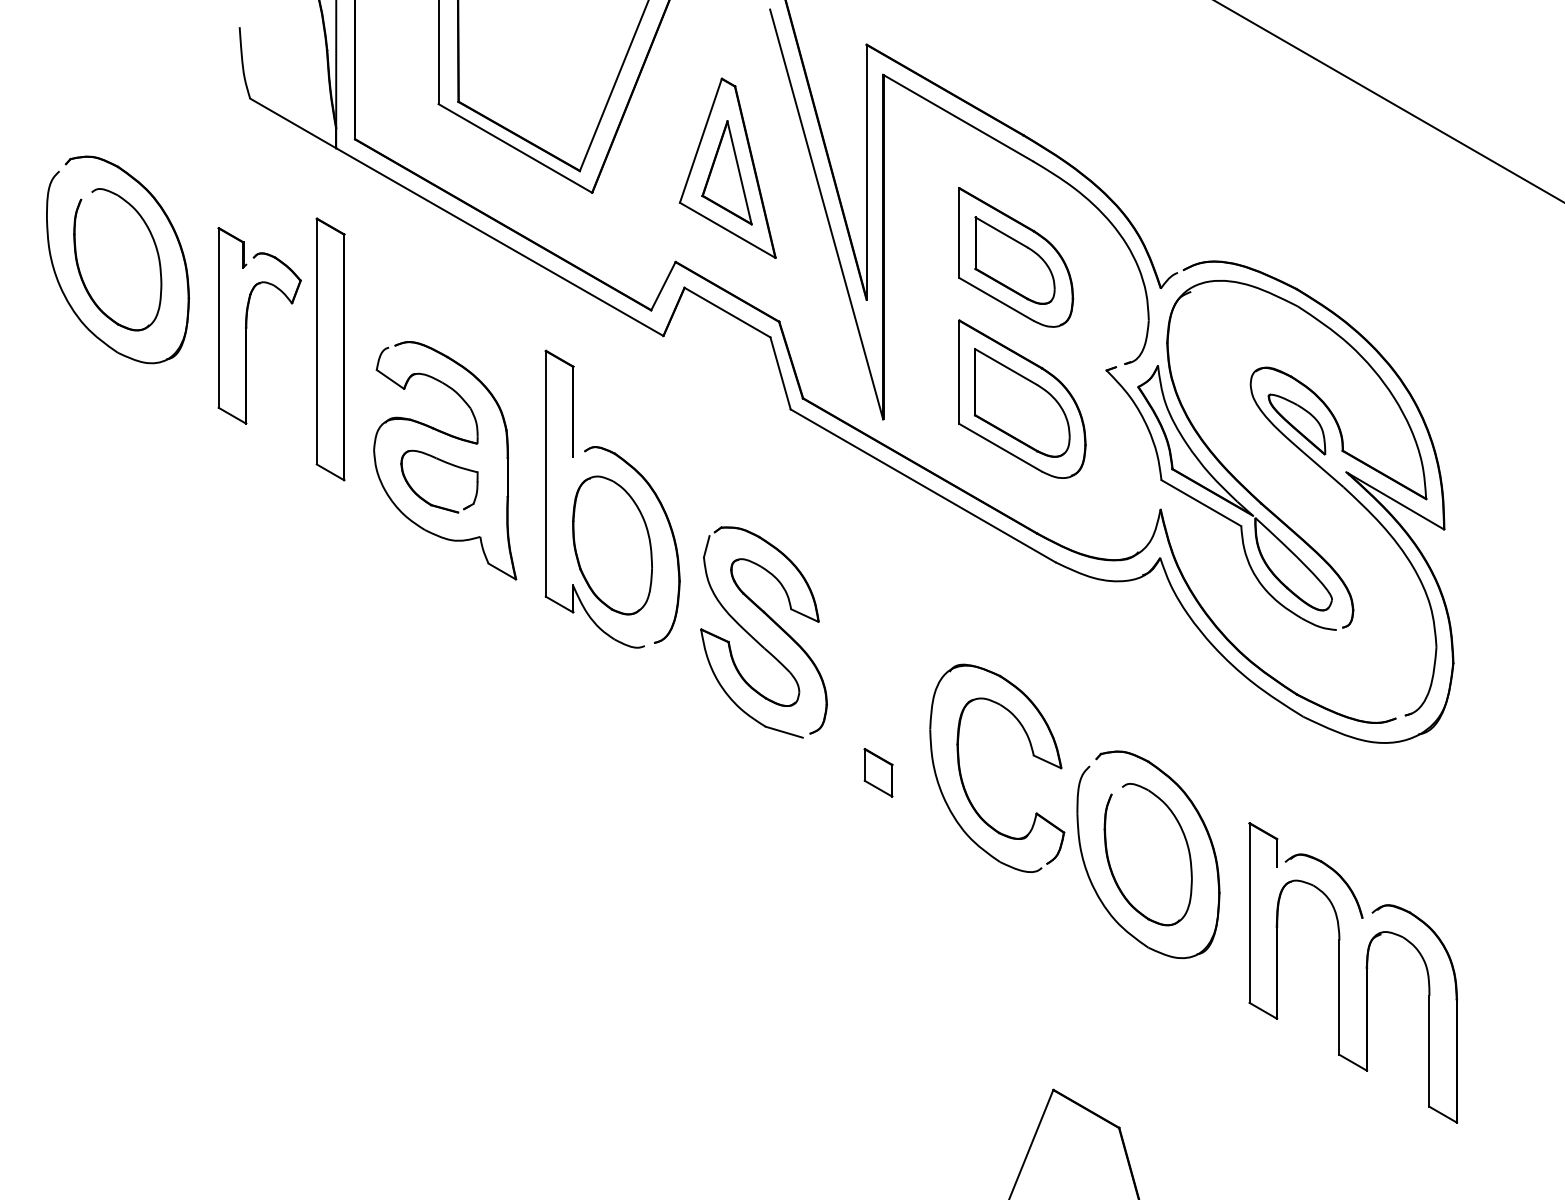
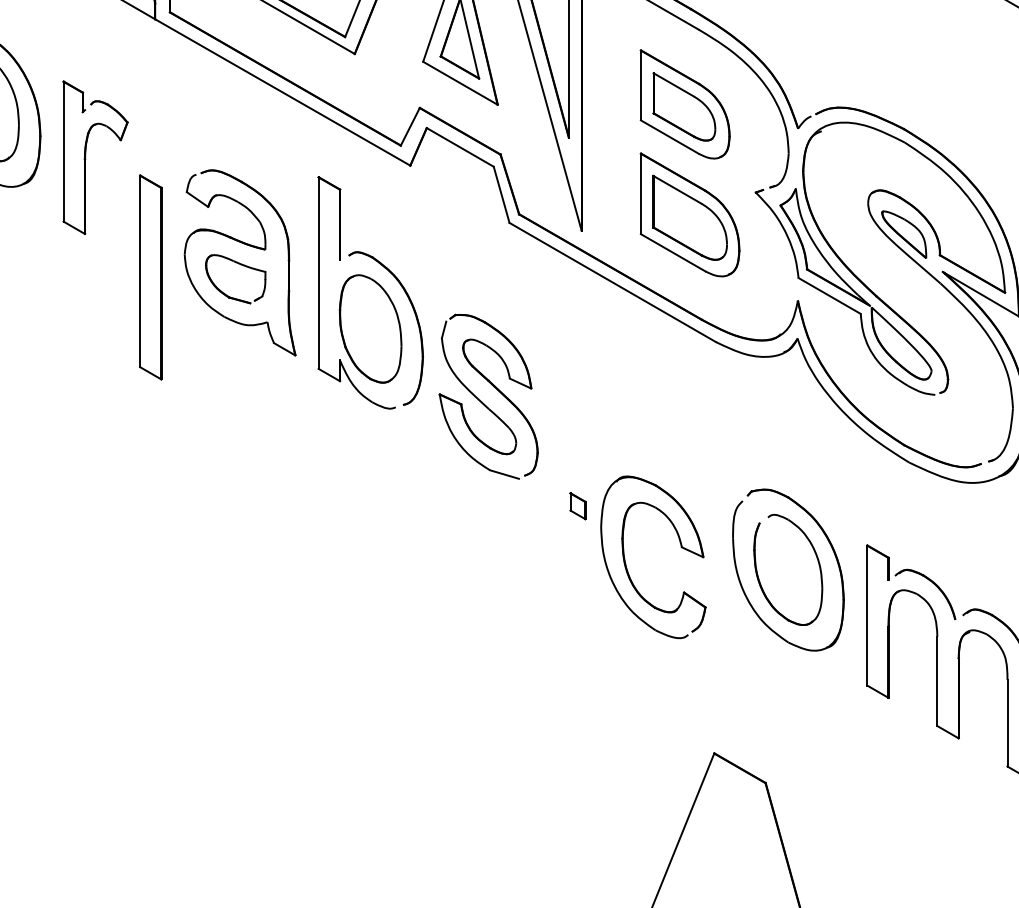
part: (330, 349) -> (150, 277), moved
part: (878, 772) -> (577, 505), size x0.7
part: (961, 772) -> (625, 560), moved

